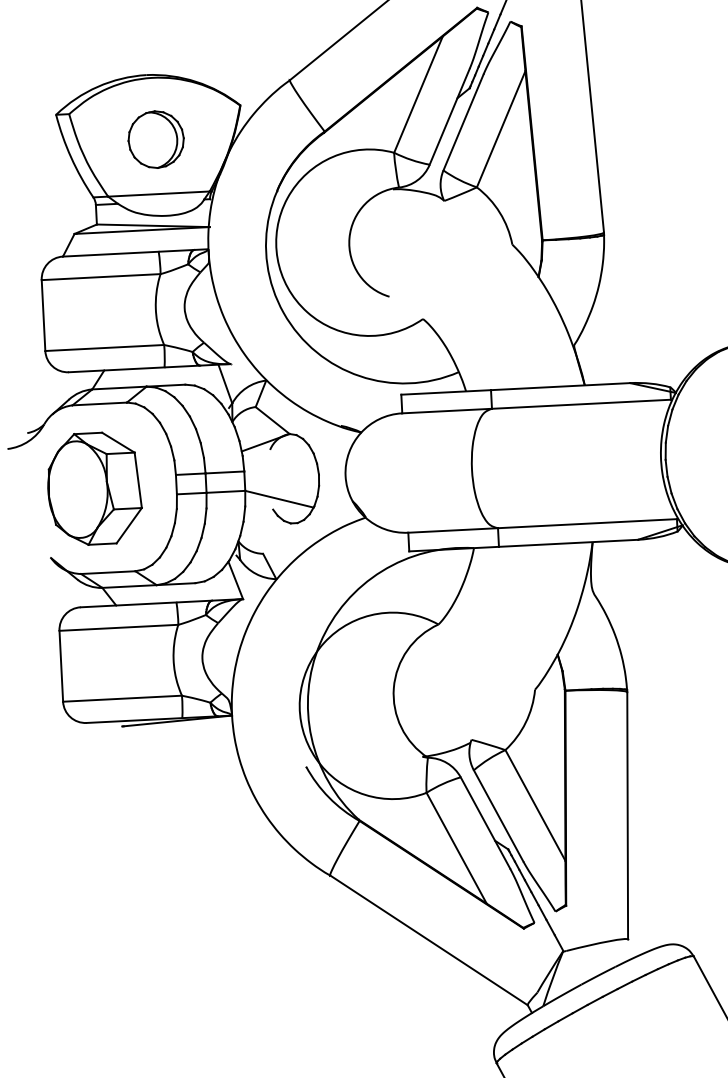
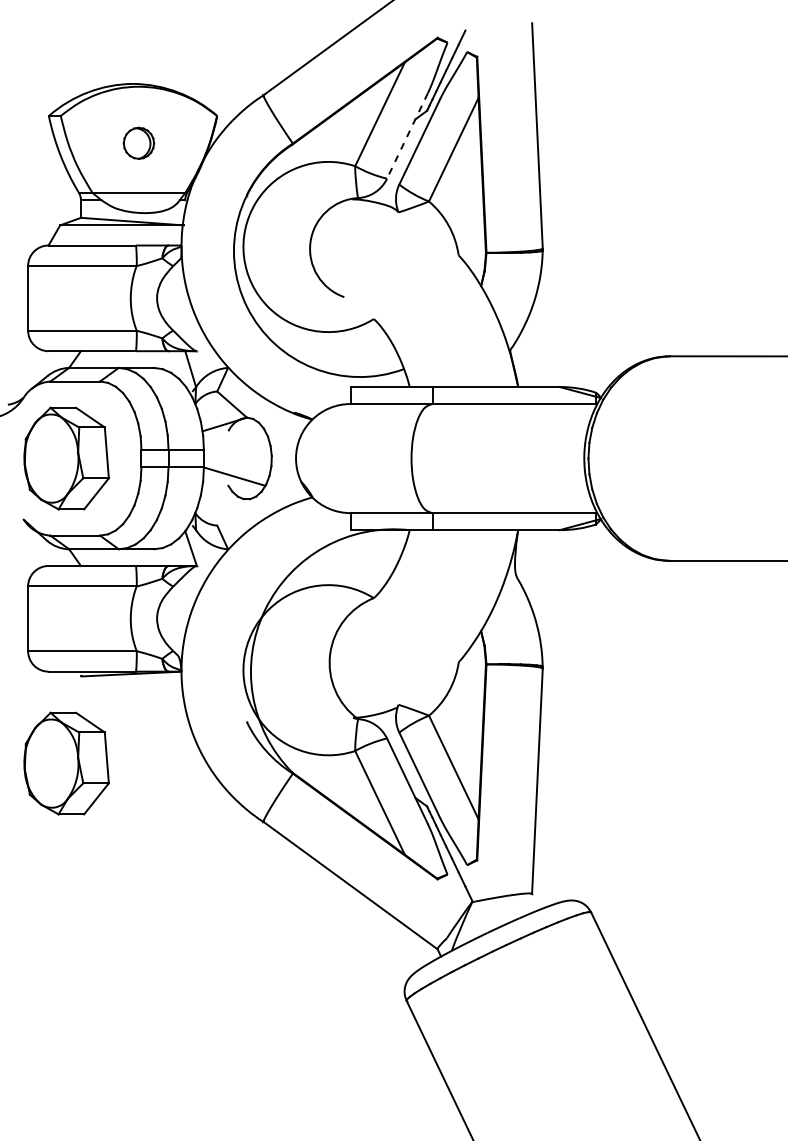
line: (449, 117) -> (407, 136), solid -> dashed
part: (155, 139) -> (138, 143), size x0.6
part: (111, 822) -> (66, 763), added

